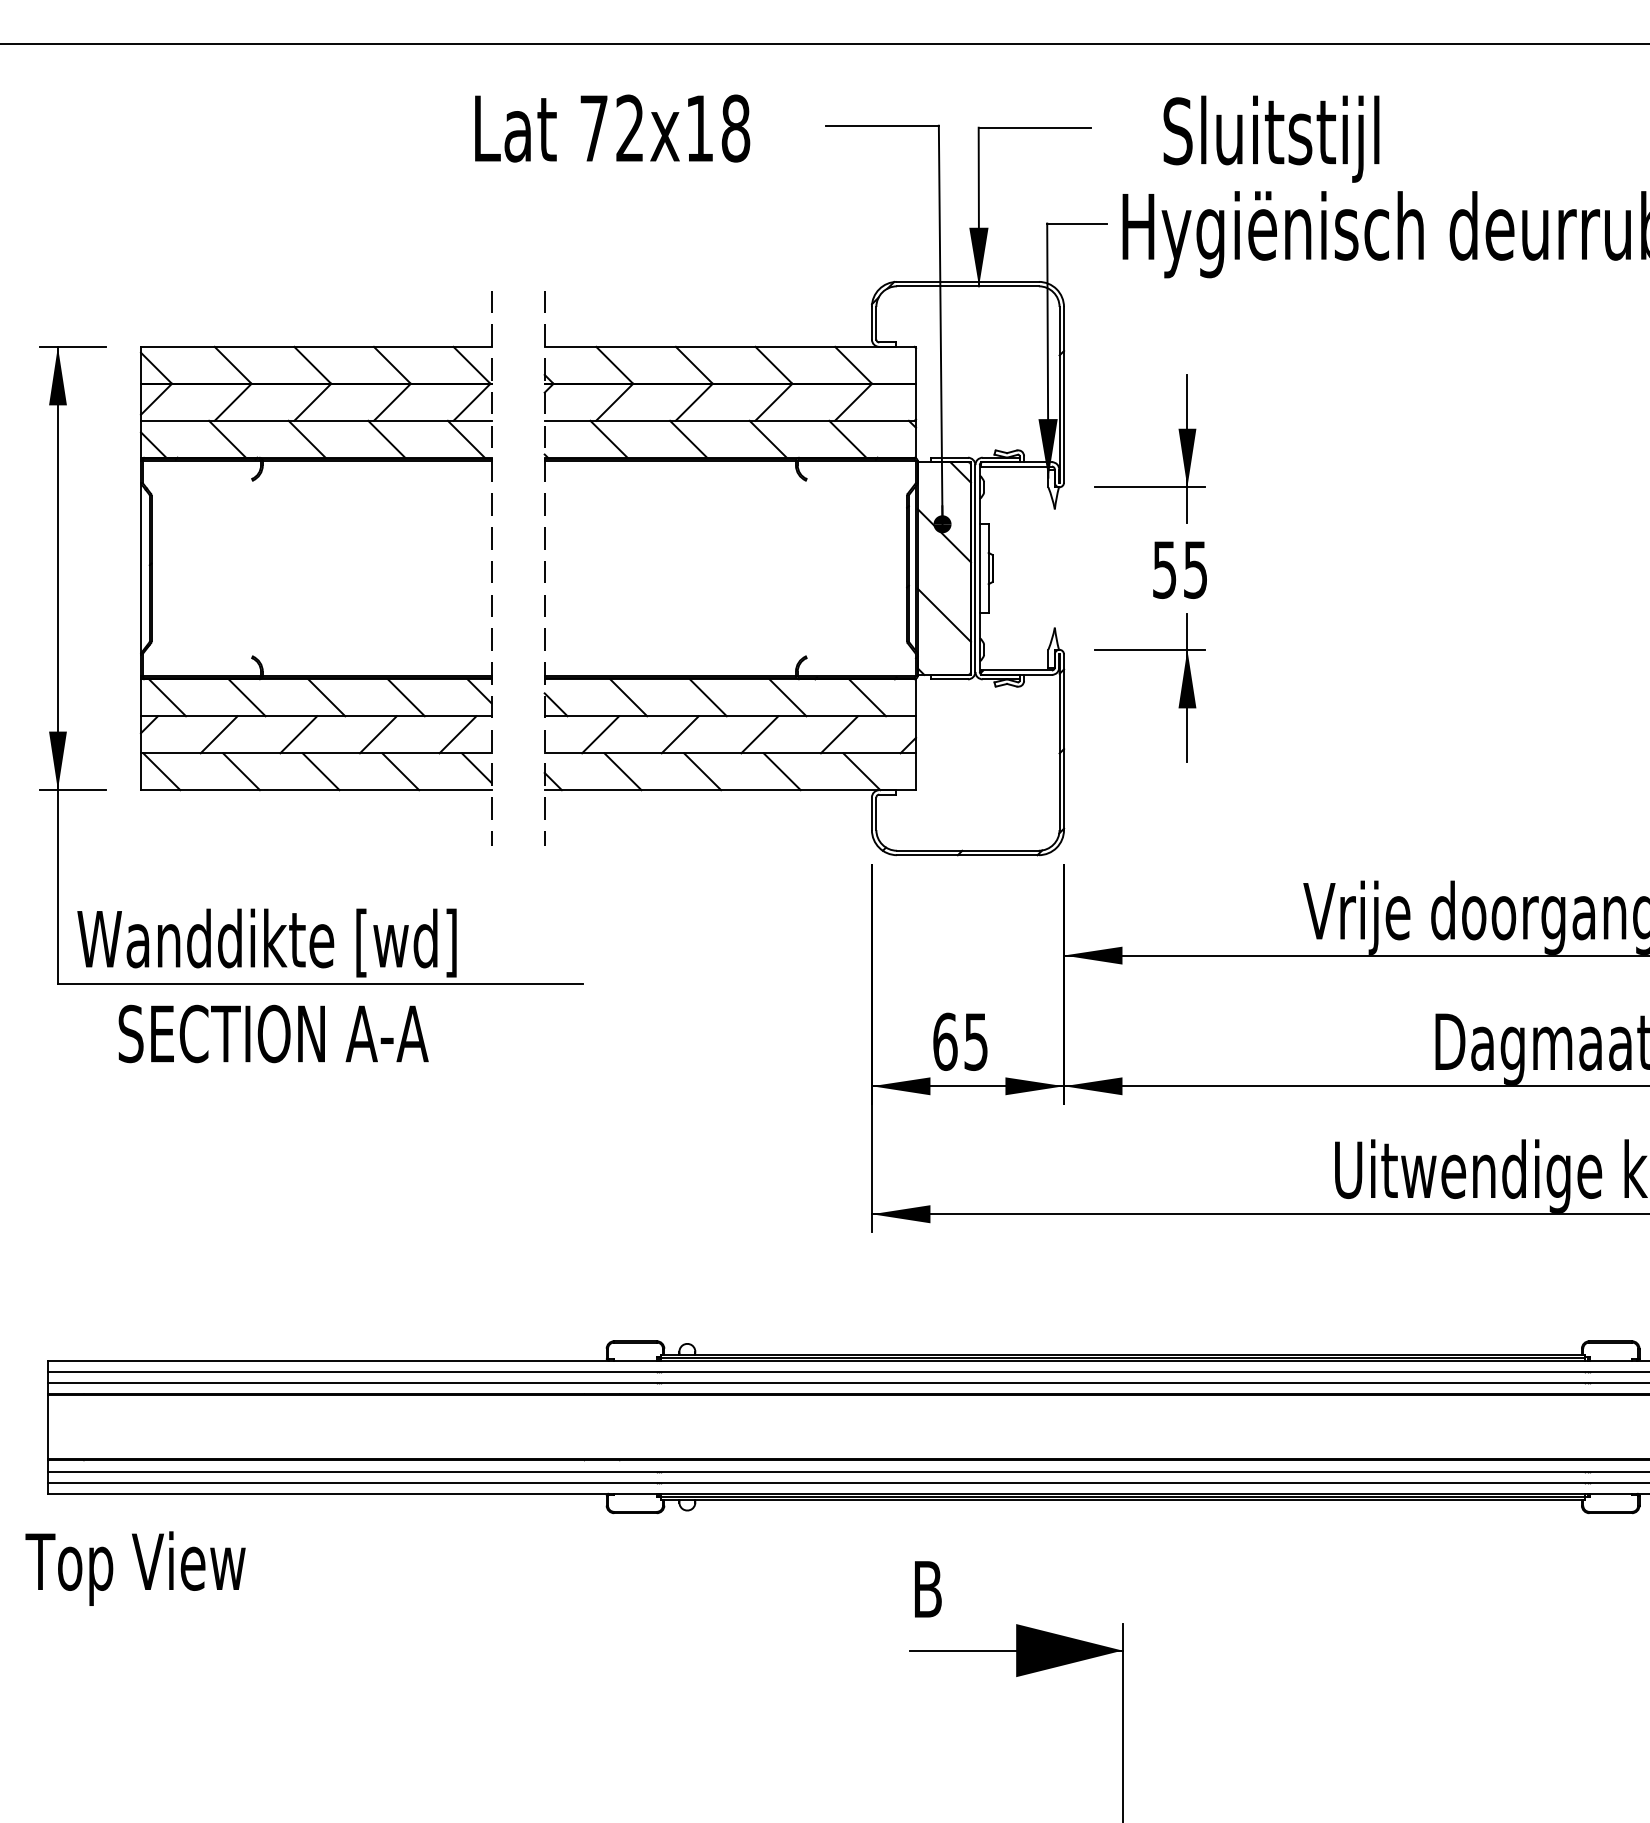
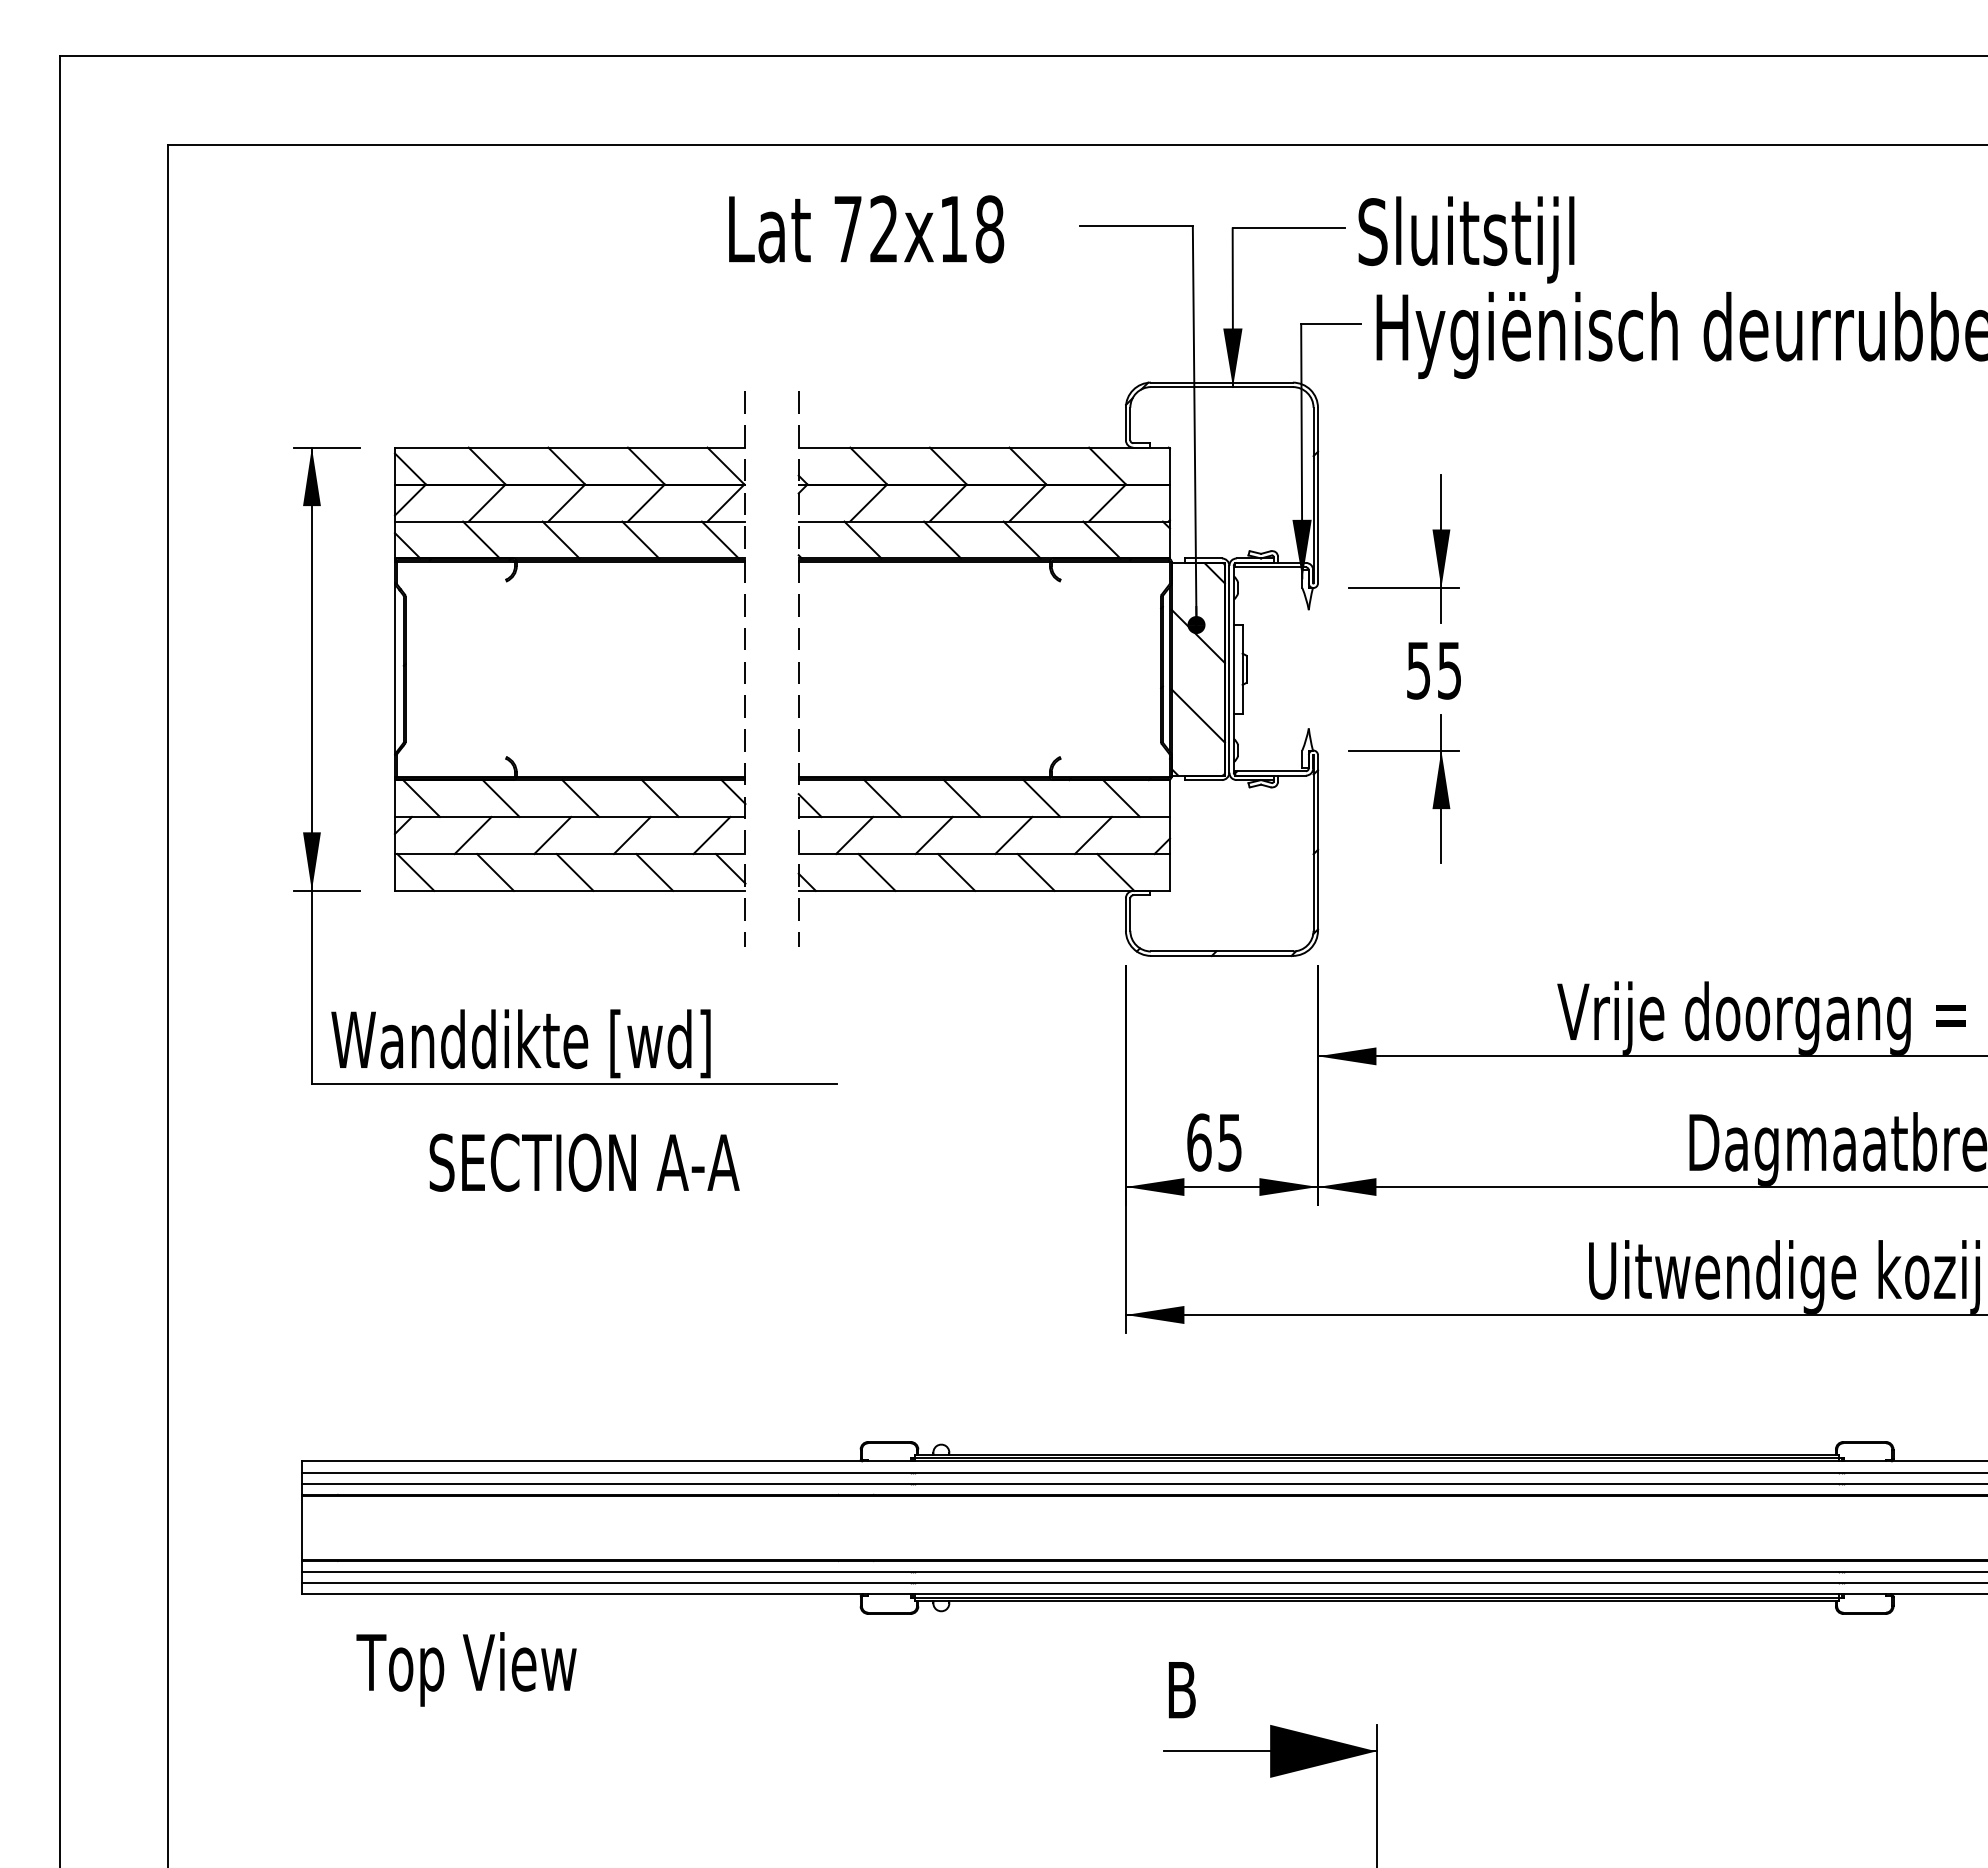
text: (1271, 138) -> (1466, 239), moved
text: (273, 1033) -> (584, 1162), moved
text: (135, 1568) -> (466, 1669), moved

